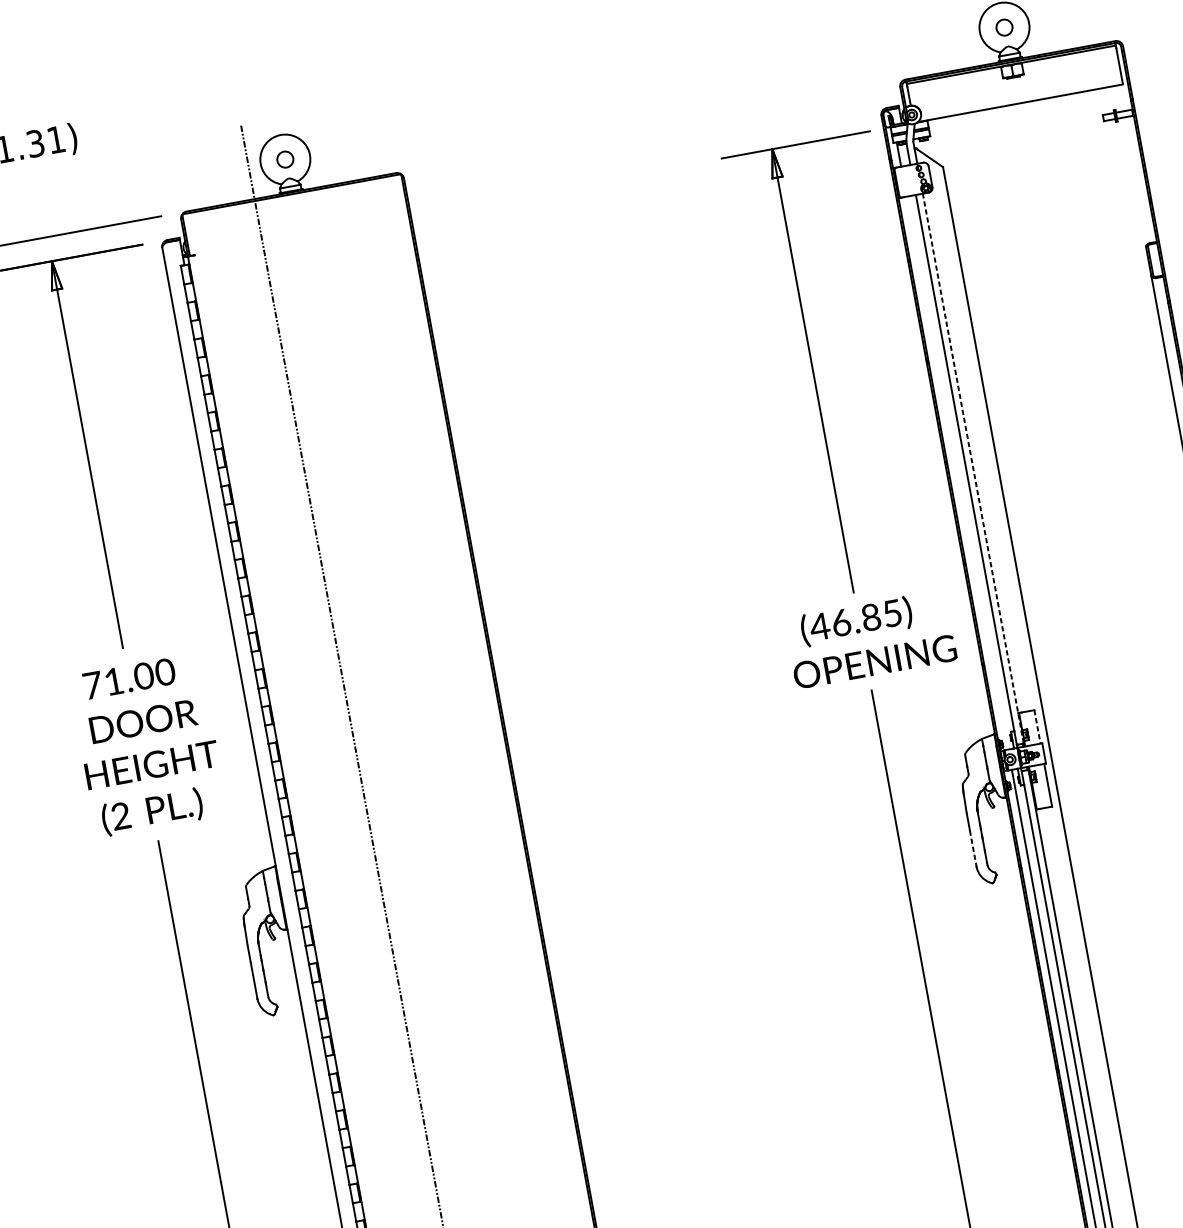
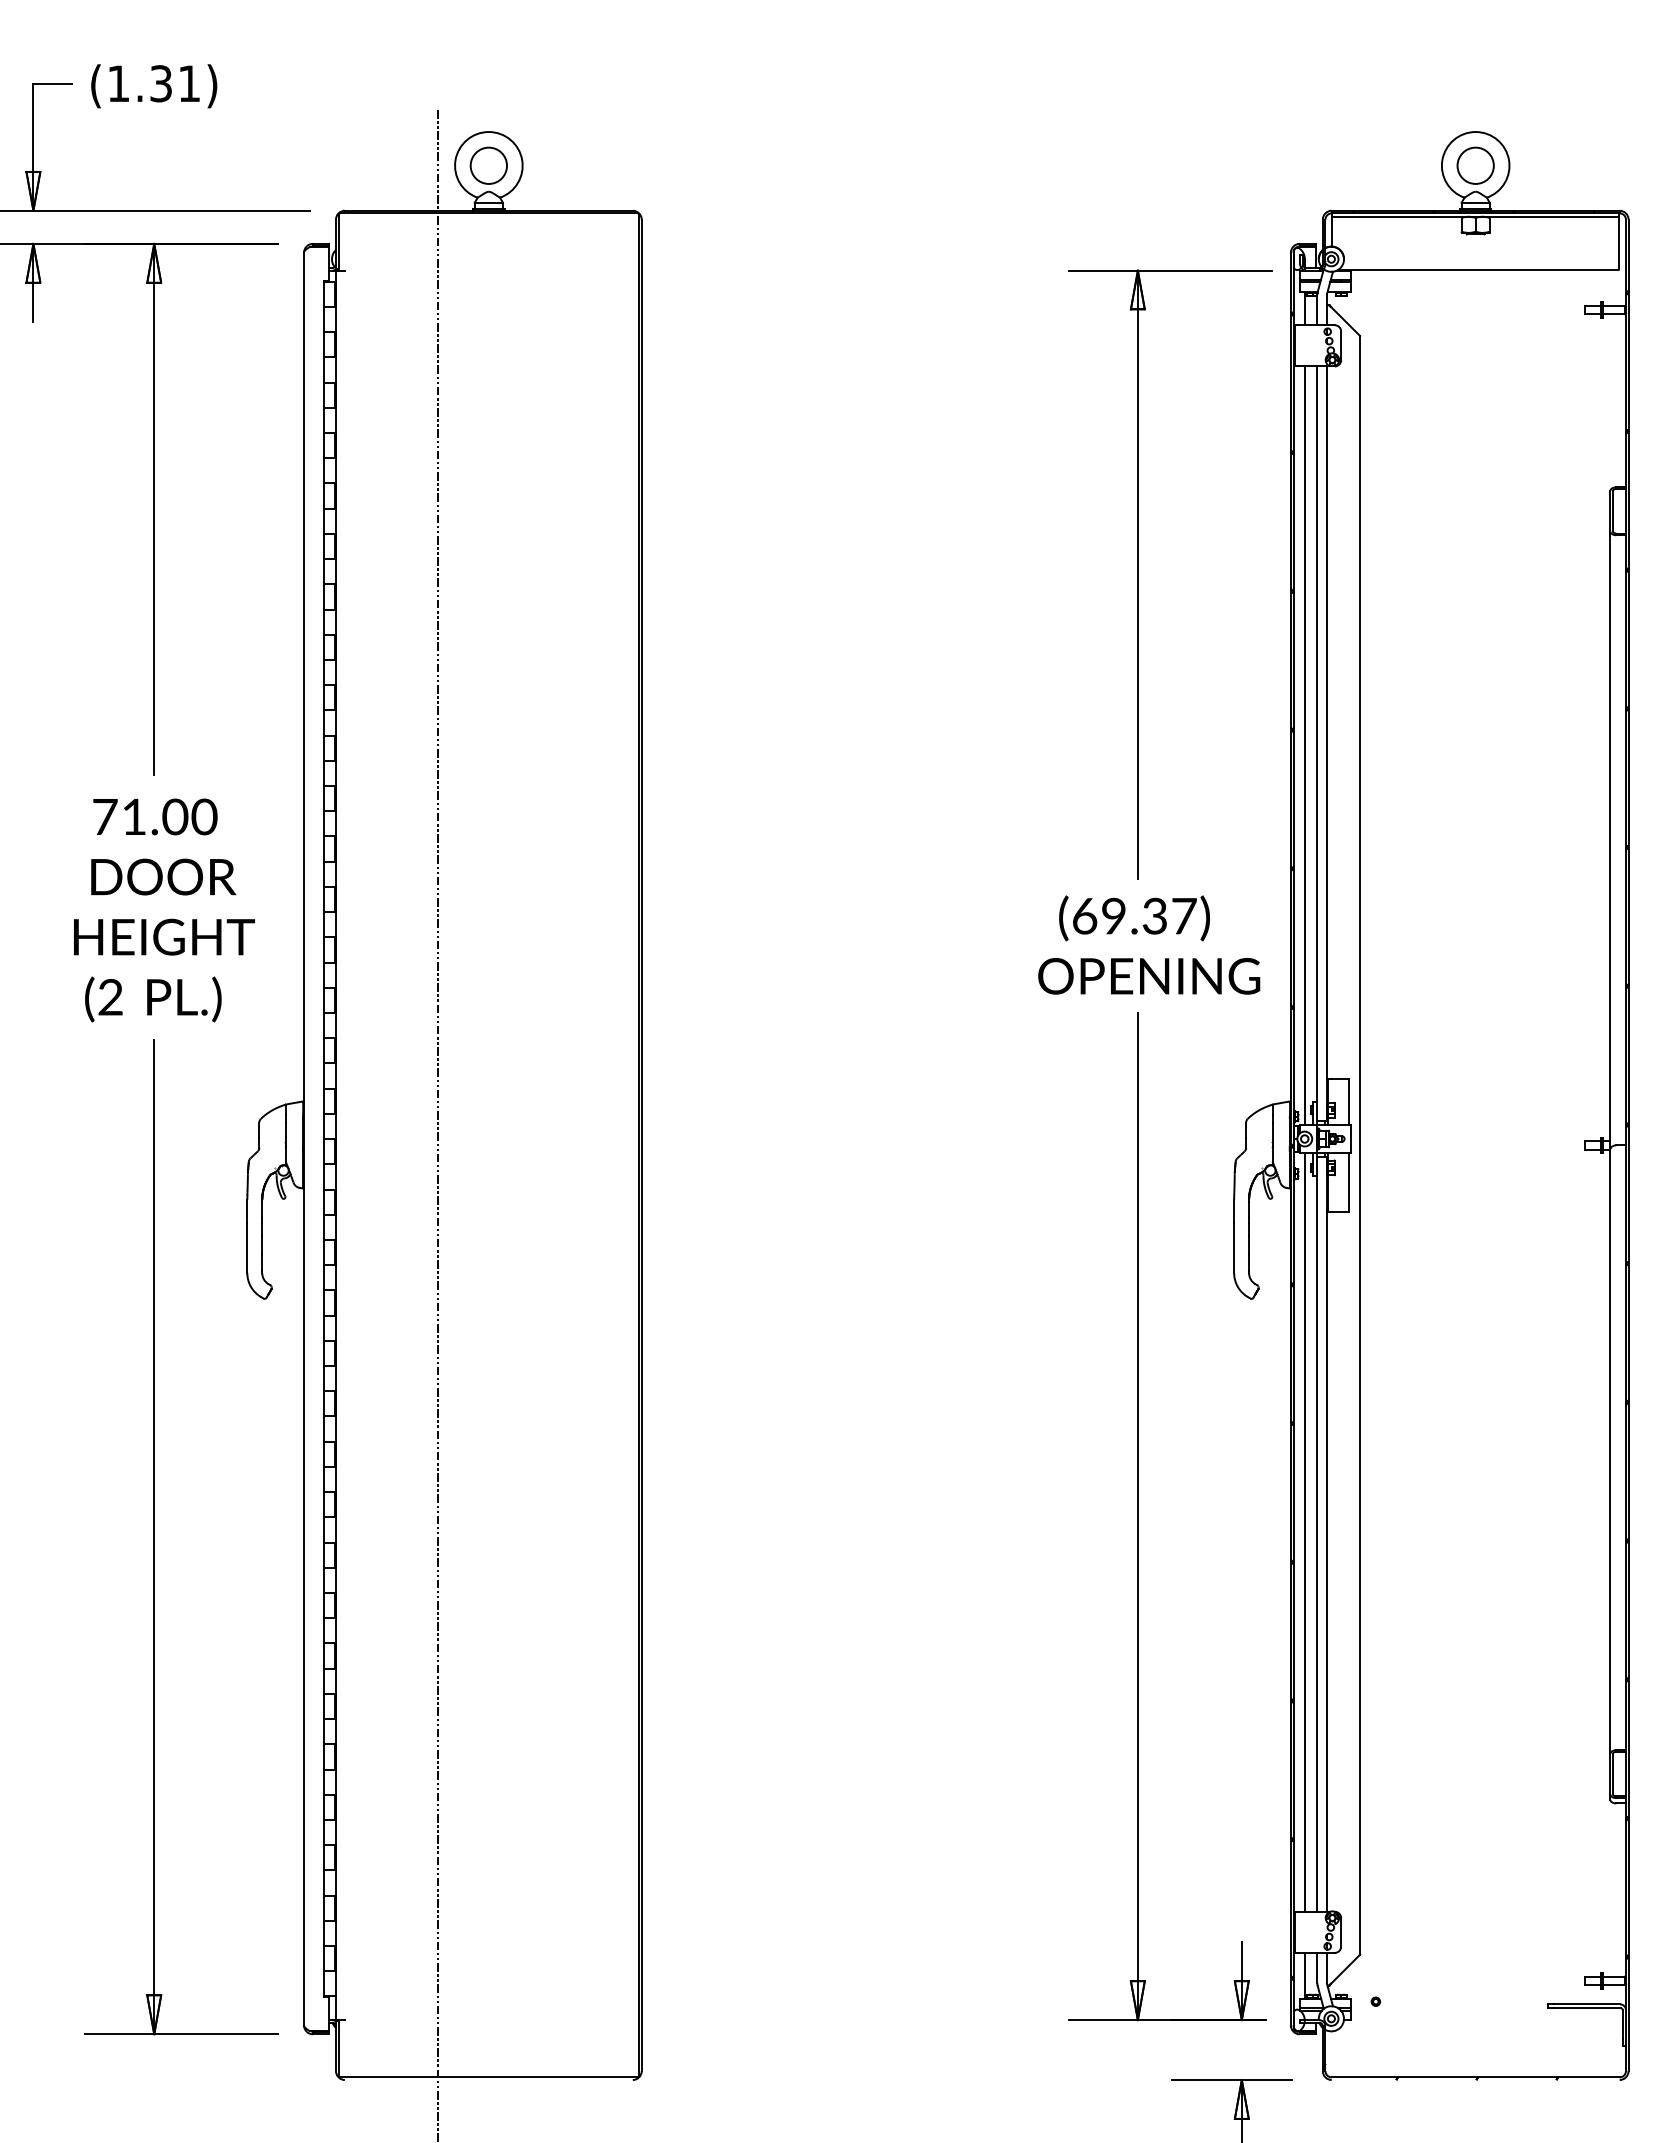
circle: (1004, 27) -> (1475, 165), size x1.67
circle: (285, 159) -> (488, 165), size x1.67
line: (973, 468) -> (1326, 743), dashed -> solid
line: (957, 472) -> (1304, 745), added
text: (855, 619) -> (1133, 915), (46.85) -> (69.37)
line: (1037, 727) -> (1349, 1102), dashed -> solid
line: (973, 848) -> (1234, 1248), dashed -> solid

